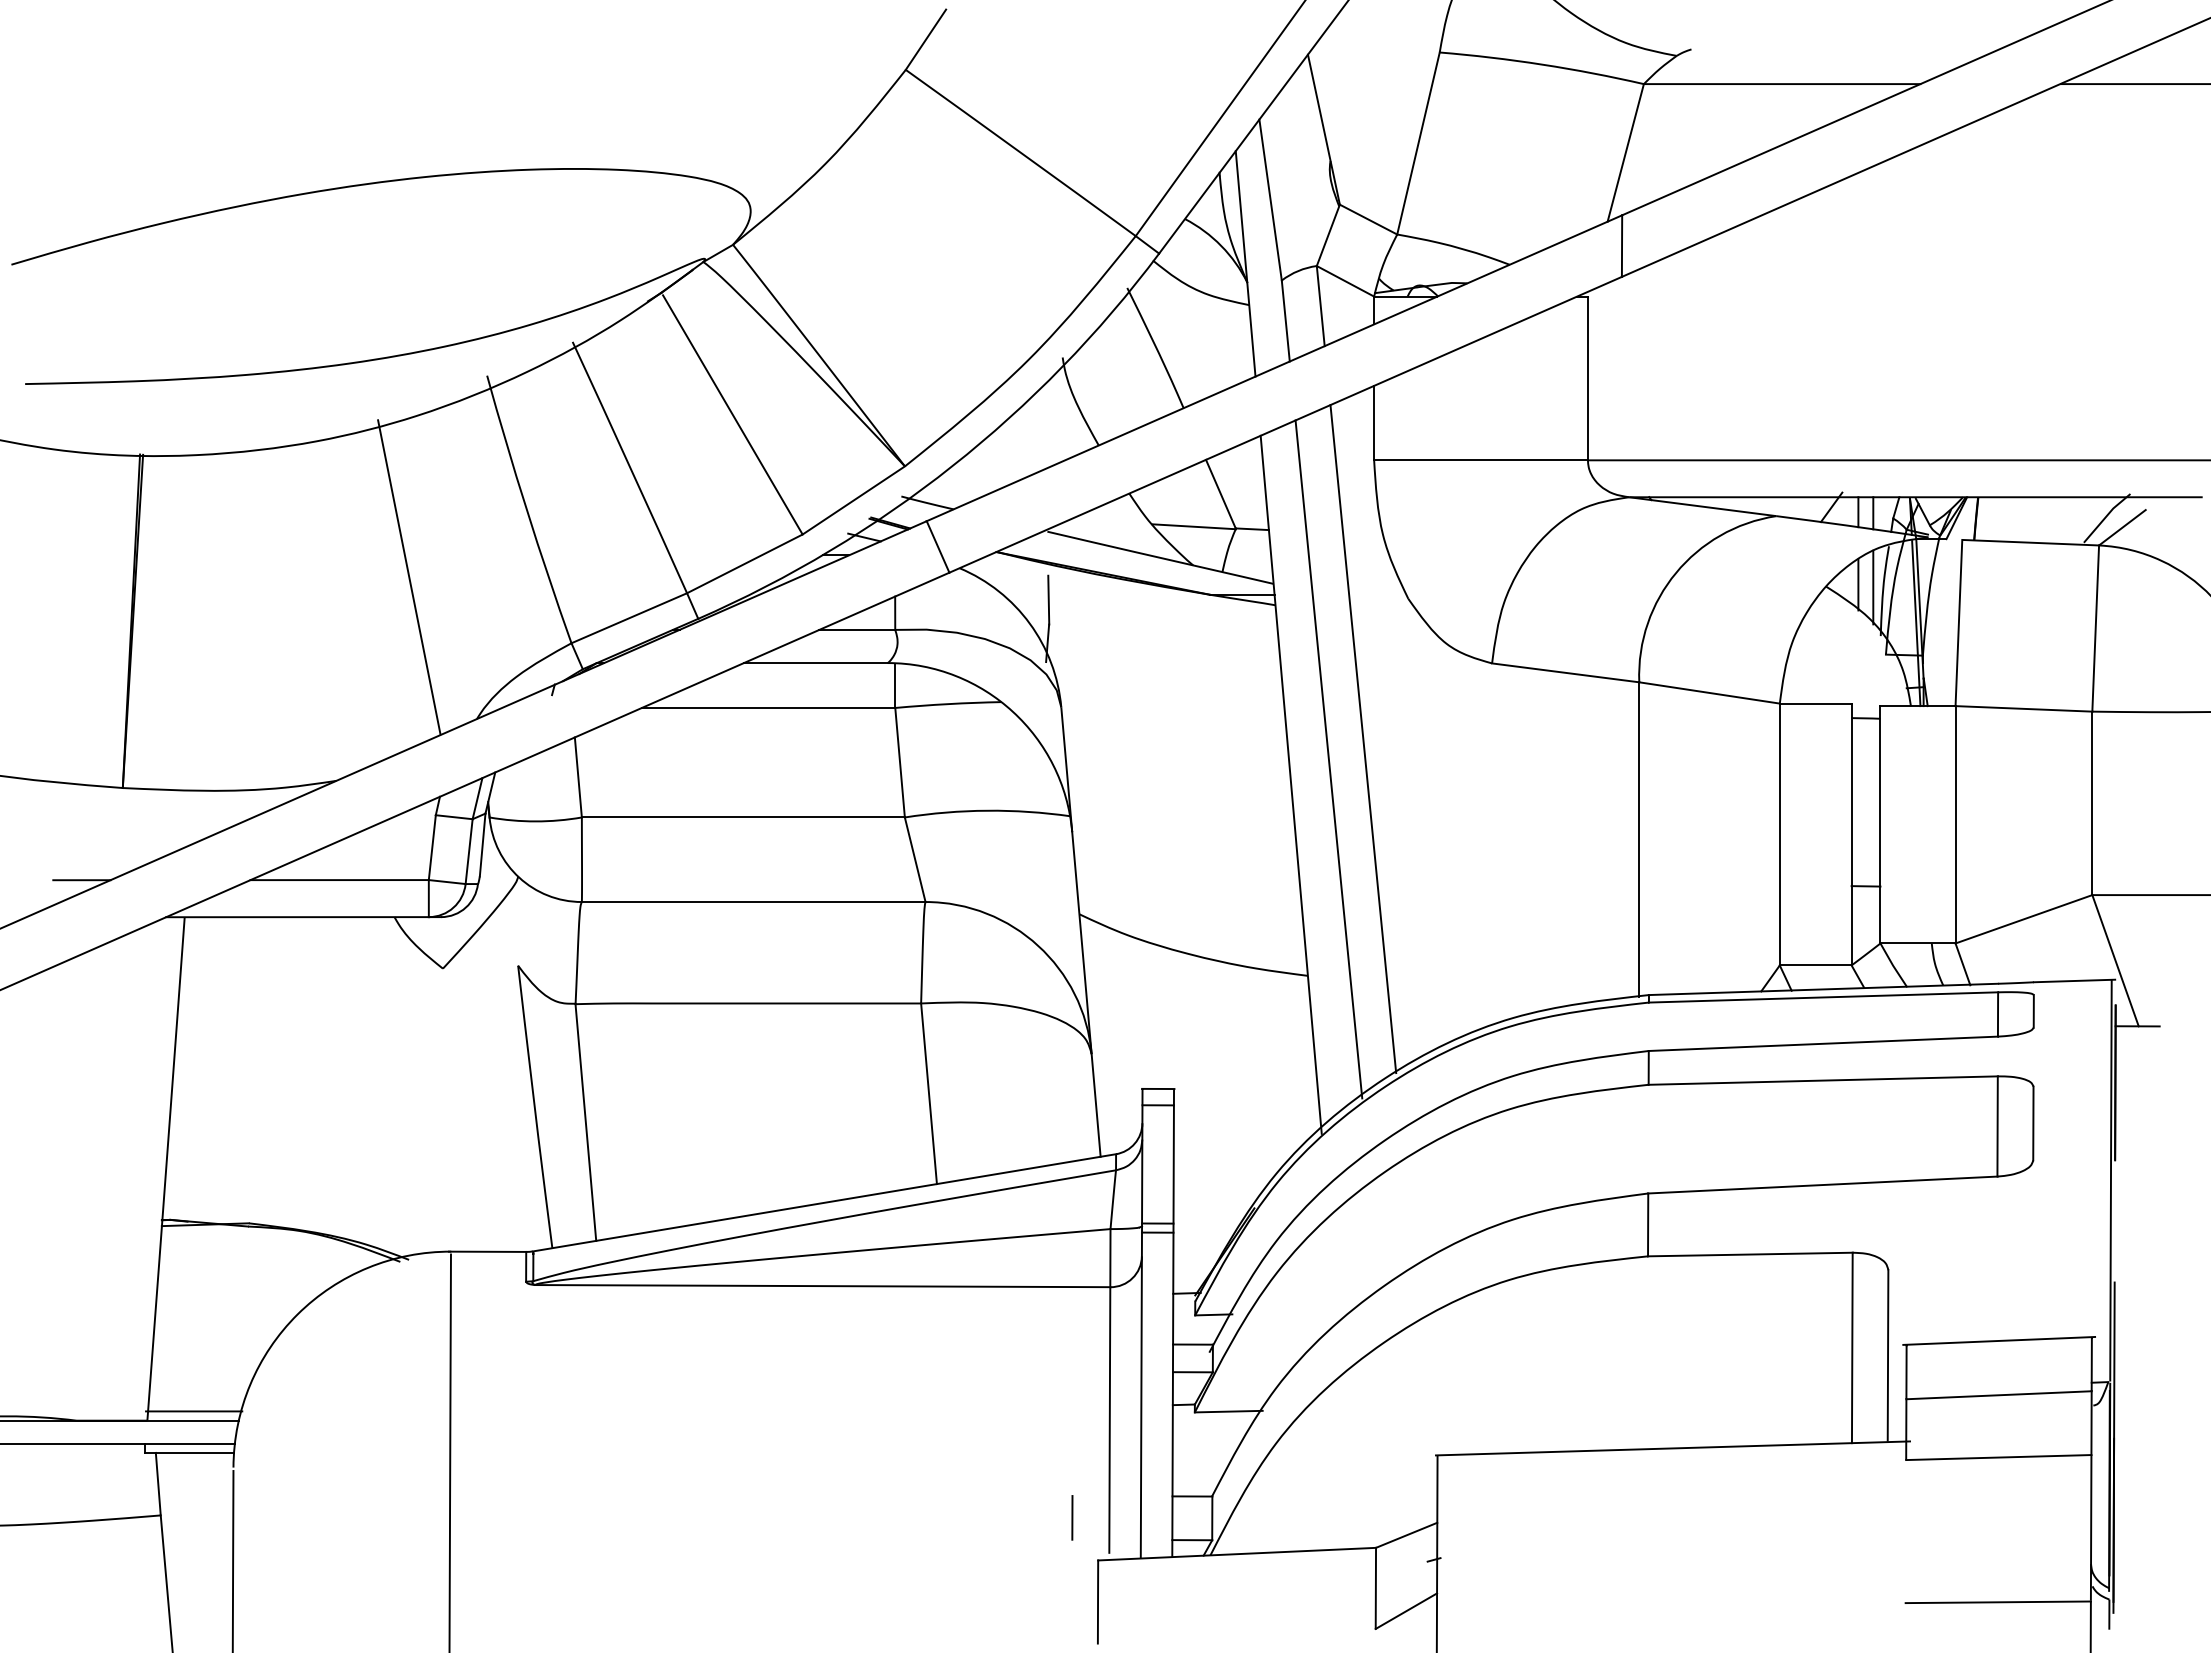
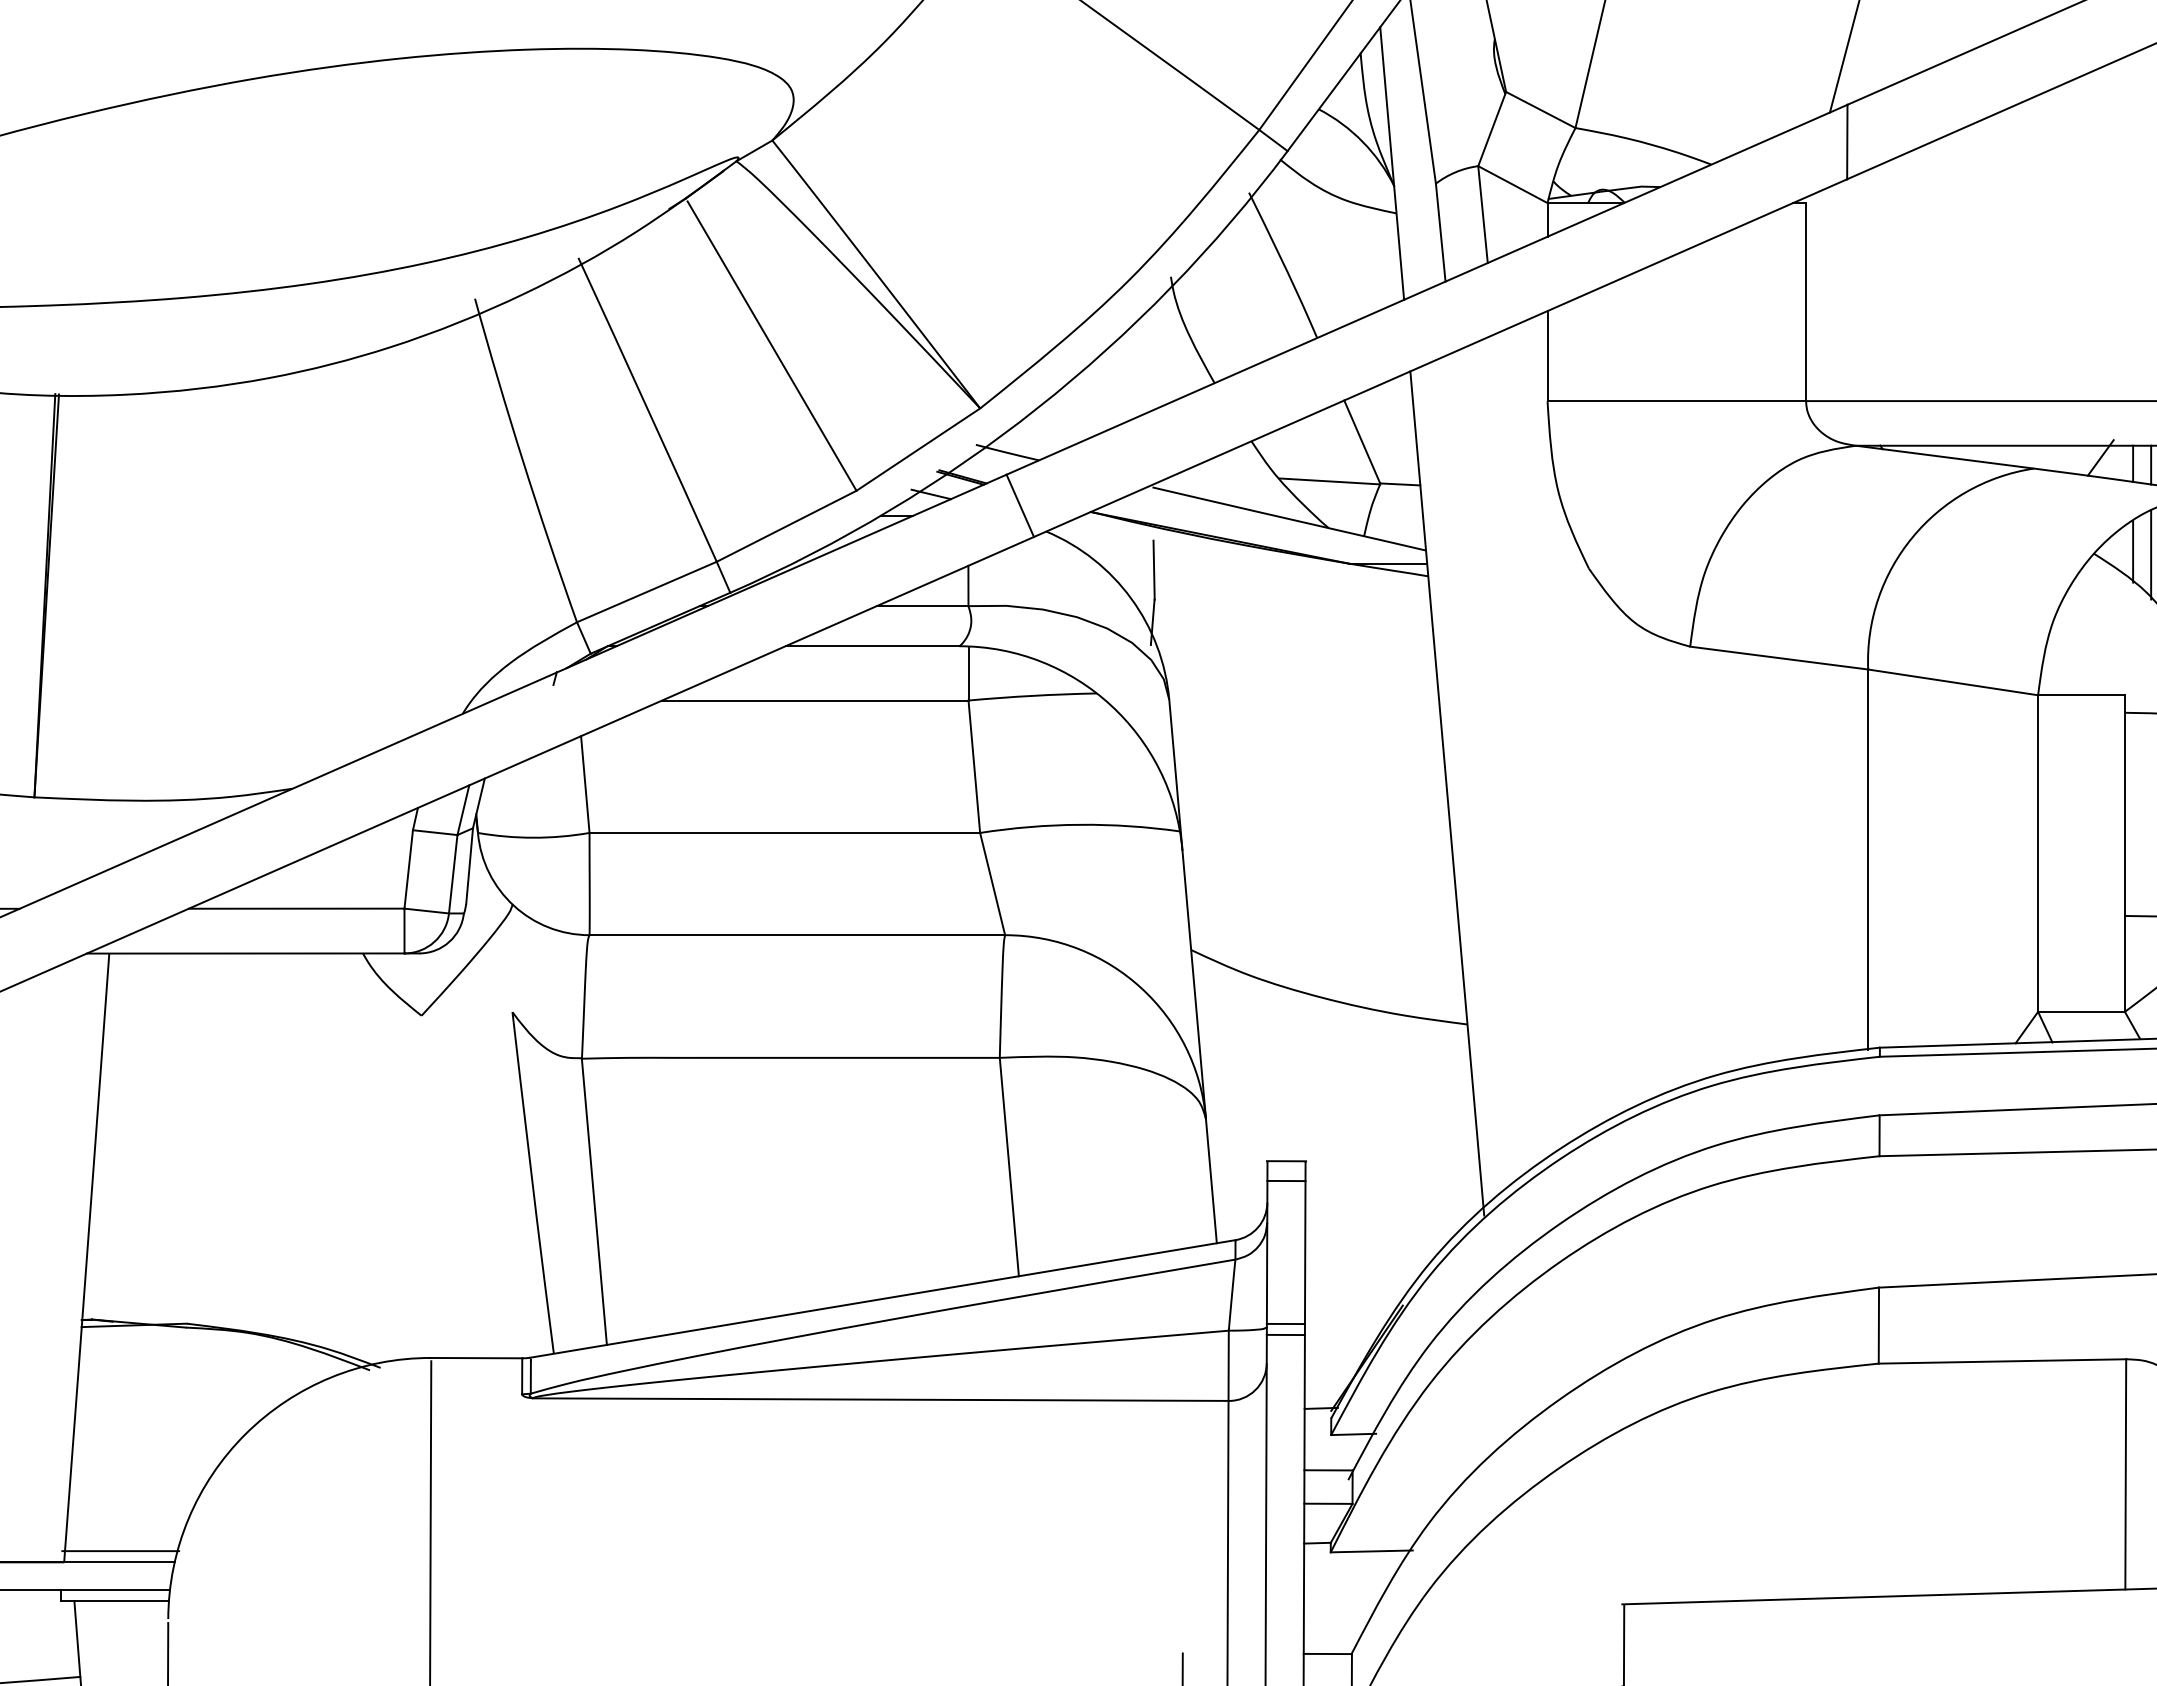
line: (409, 577) -> (381, 542), removed
line: (1363, 739) -> (1534, 738), removed
line: (1328, 759) -> (1492, 762), removed

